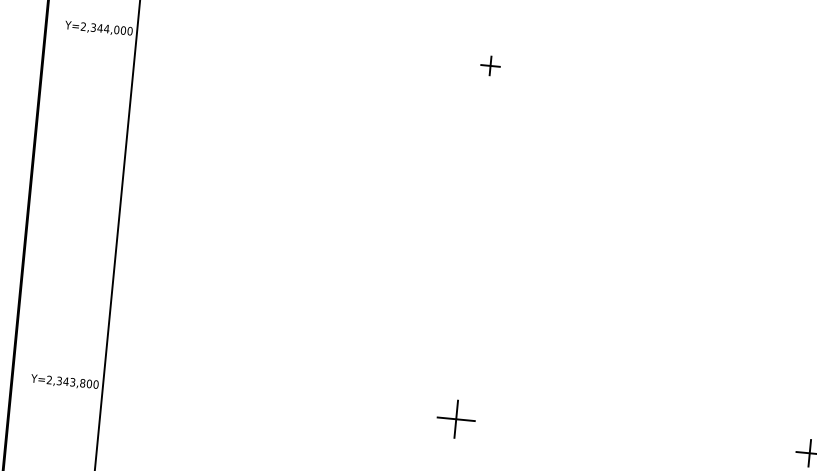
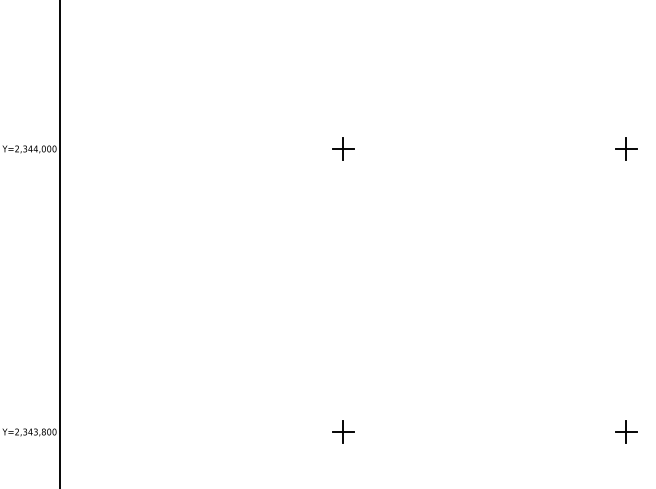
part: (490, 65) -> (343, 148), size x1.43
part: (456, 418) -> (343, 431), size x0.71

